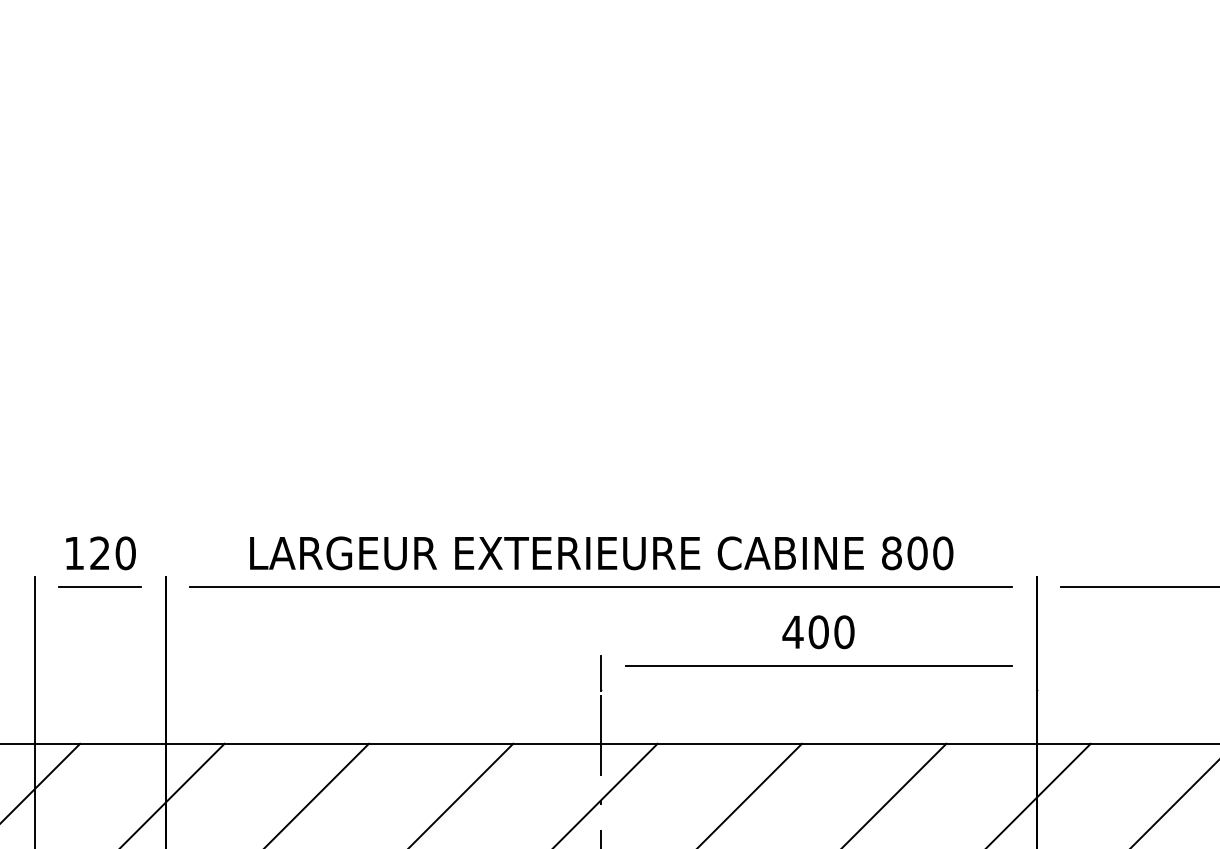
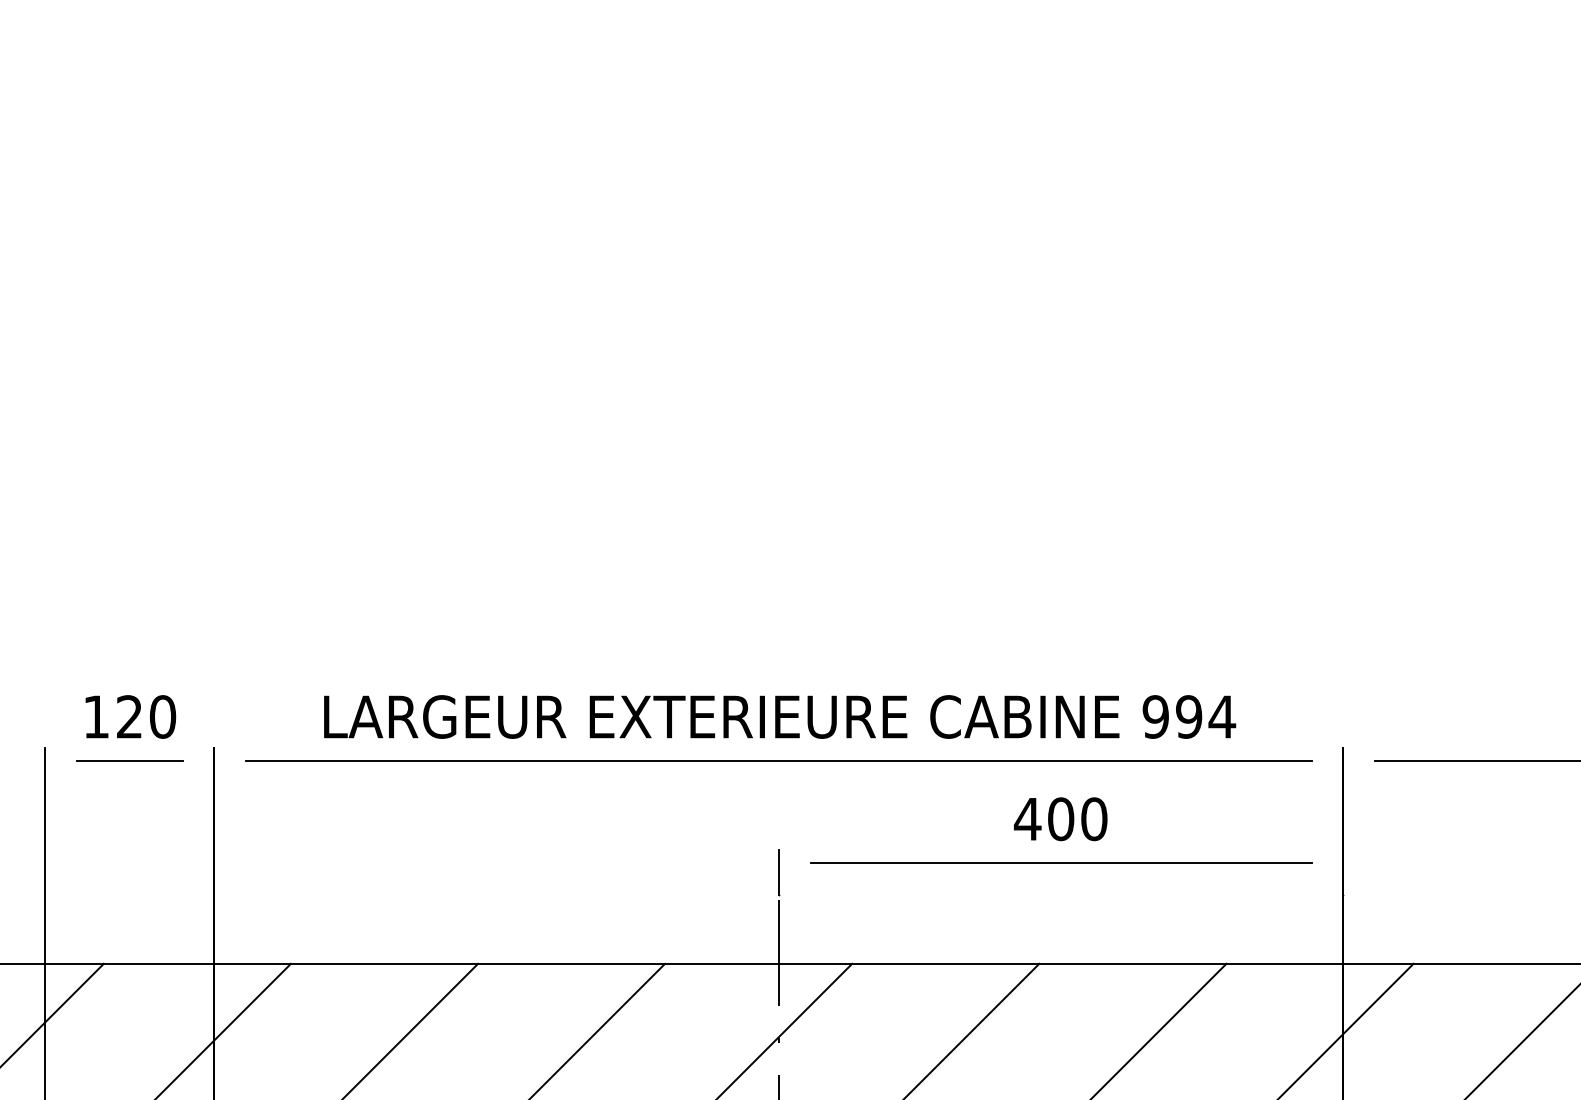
text: (917, 553) -> (1189, 717), 800 -> 994

